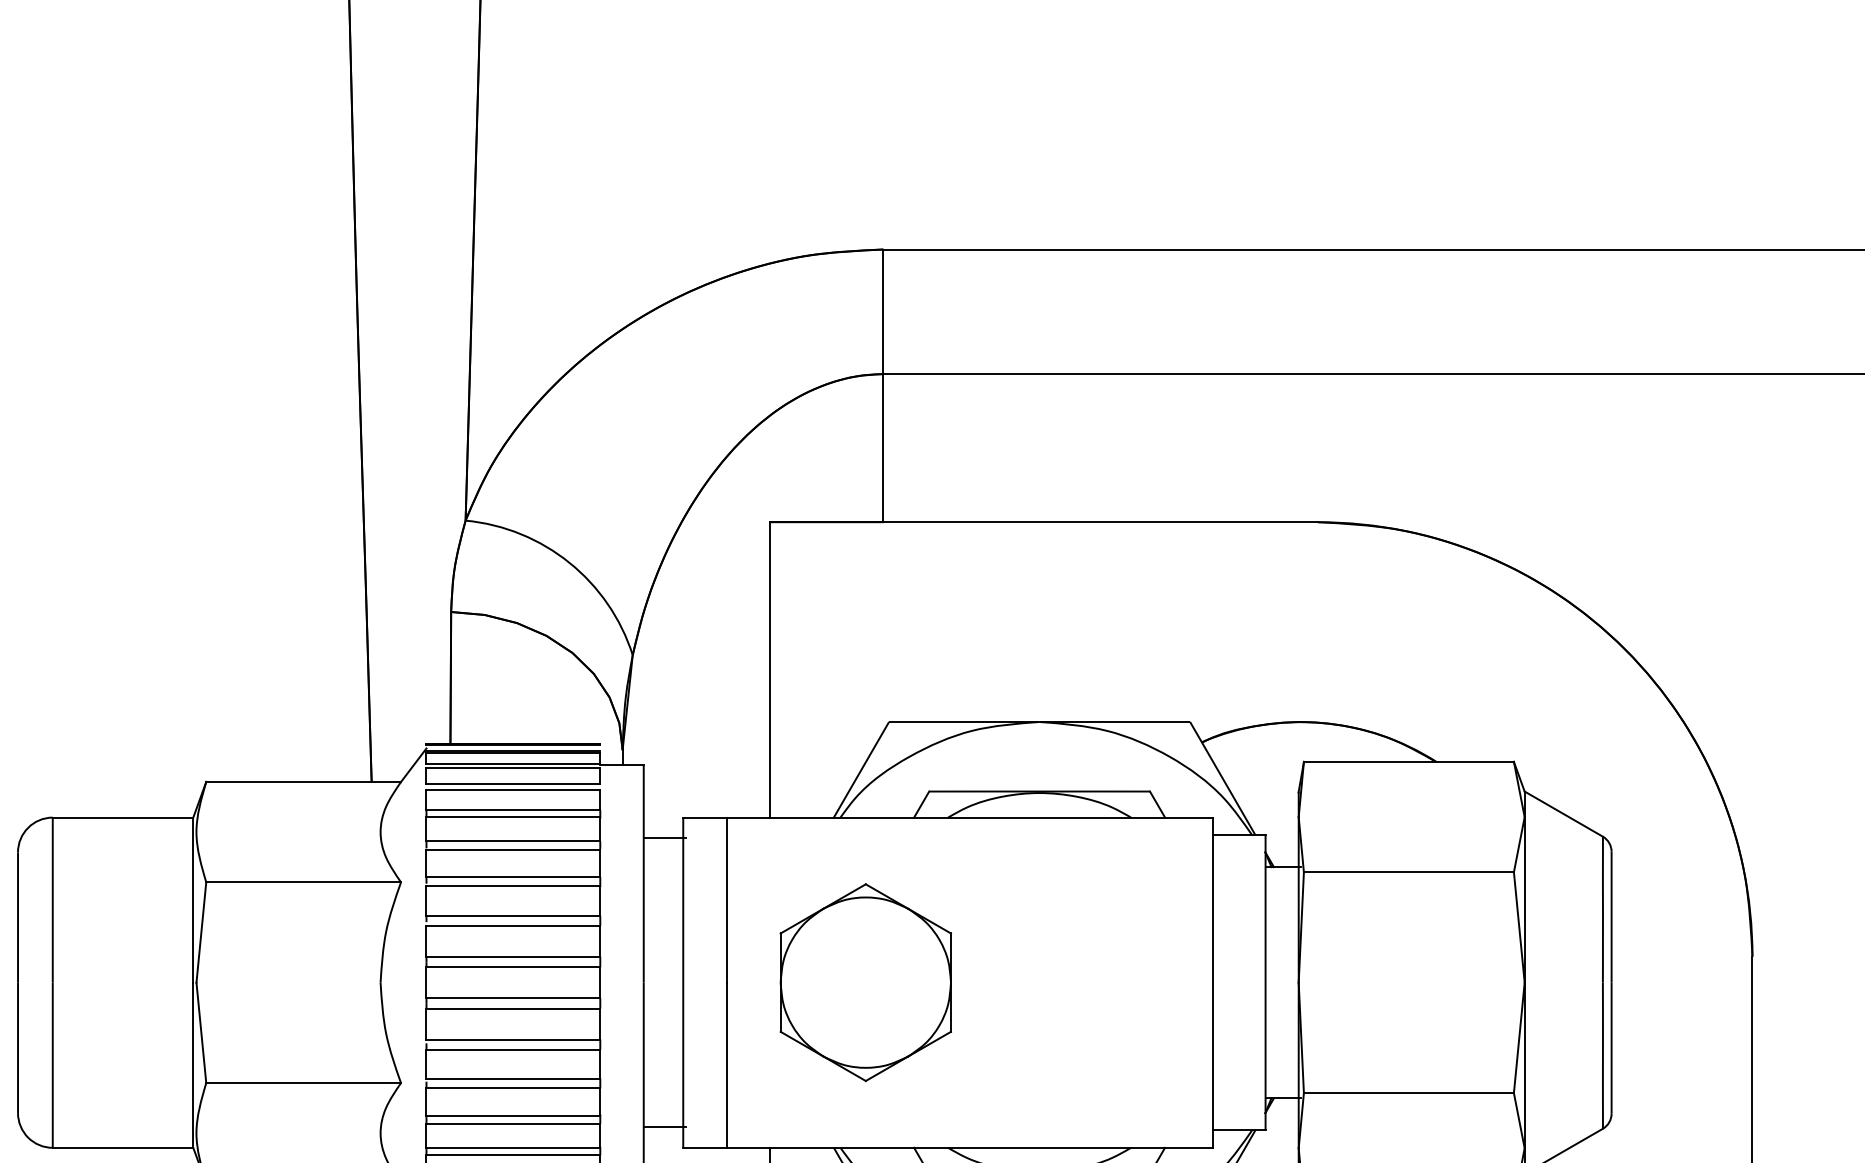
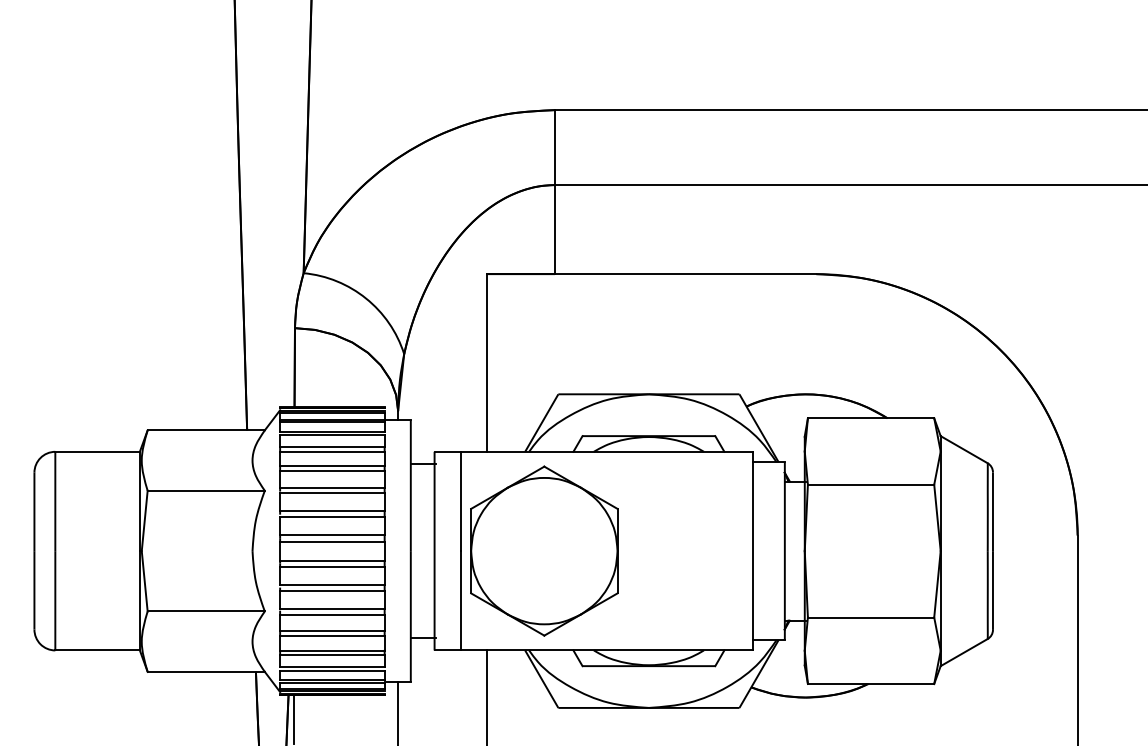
part: (866, 981) -> (544, 550), size x1.43

